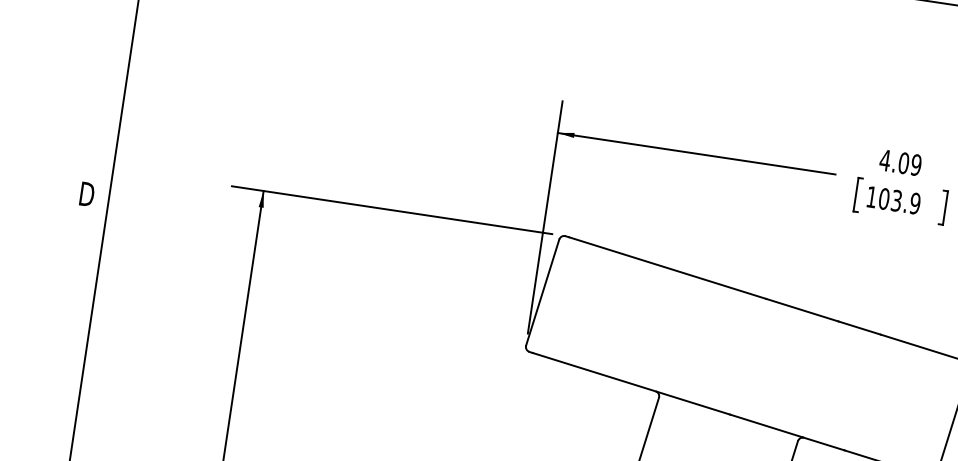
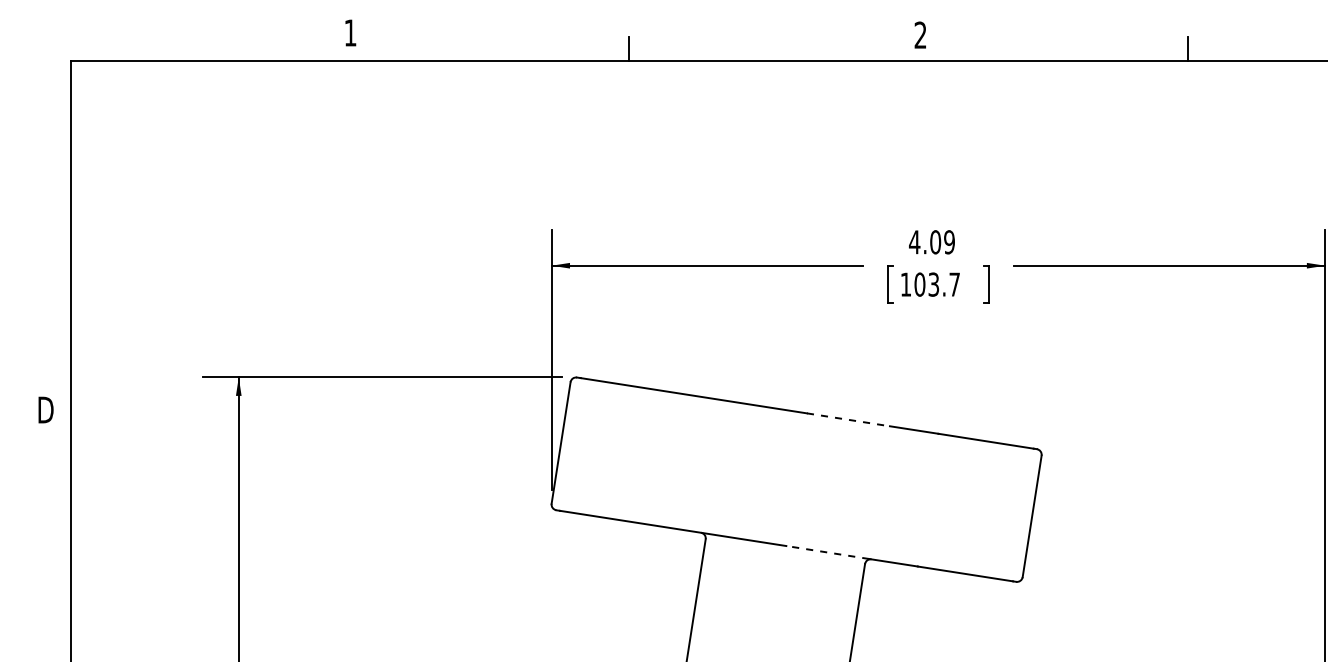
text: (915, 203) -> (954, 284), 103.9 -> 103.7
line: (802, 309) -> (848, 419), solid -> dashed
line: (765, 425) -> (827, 552), solid -> dashed

